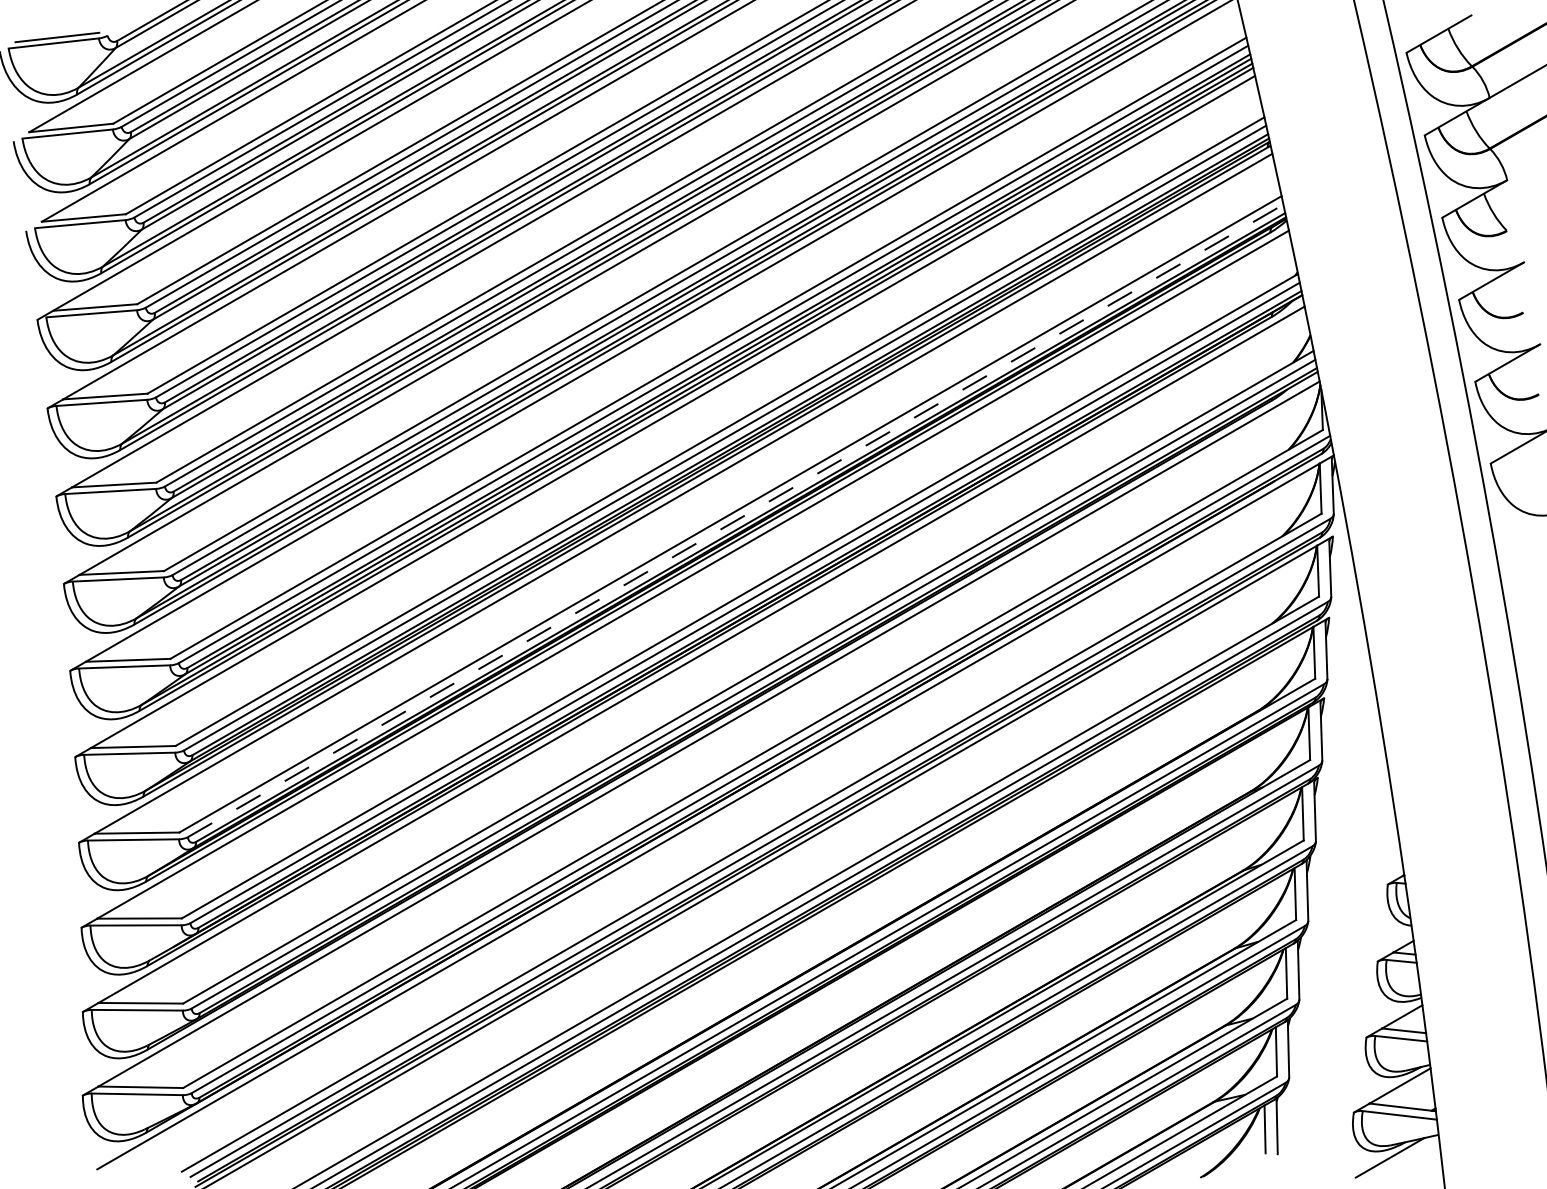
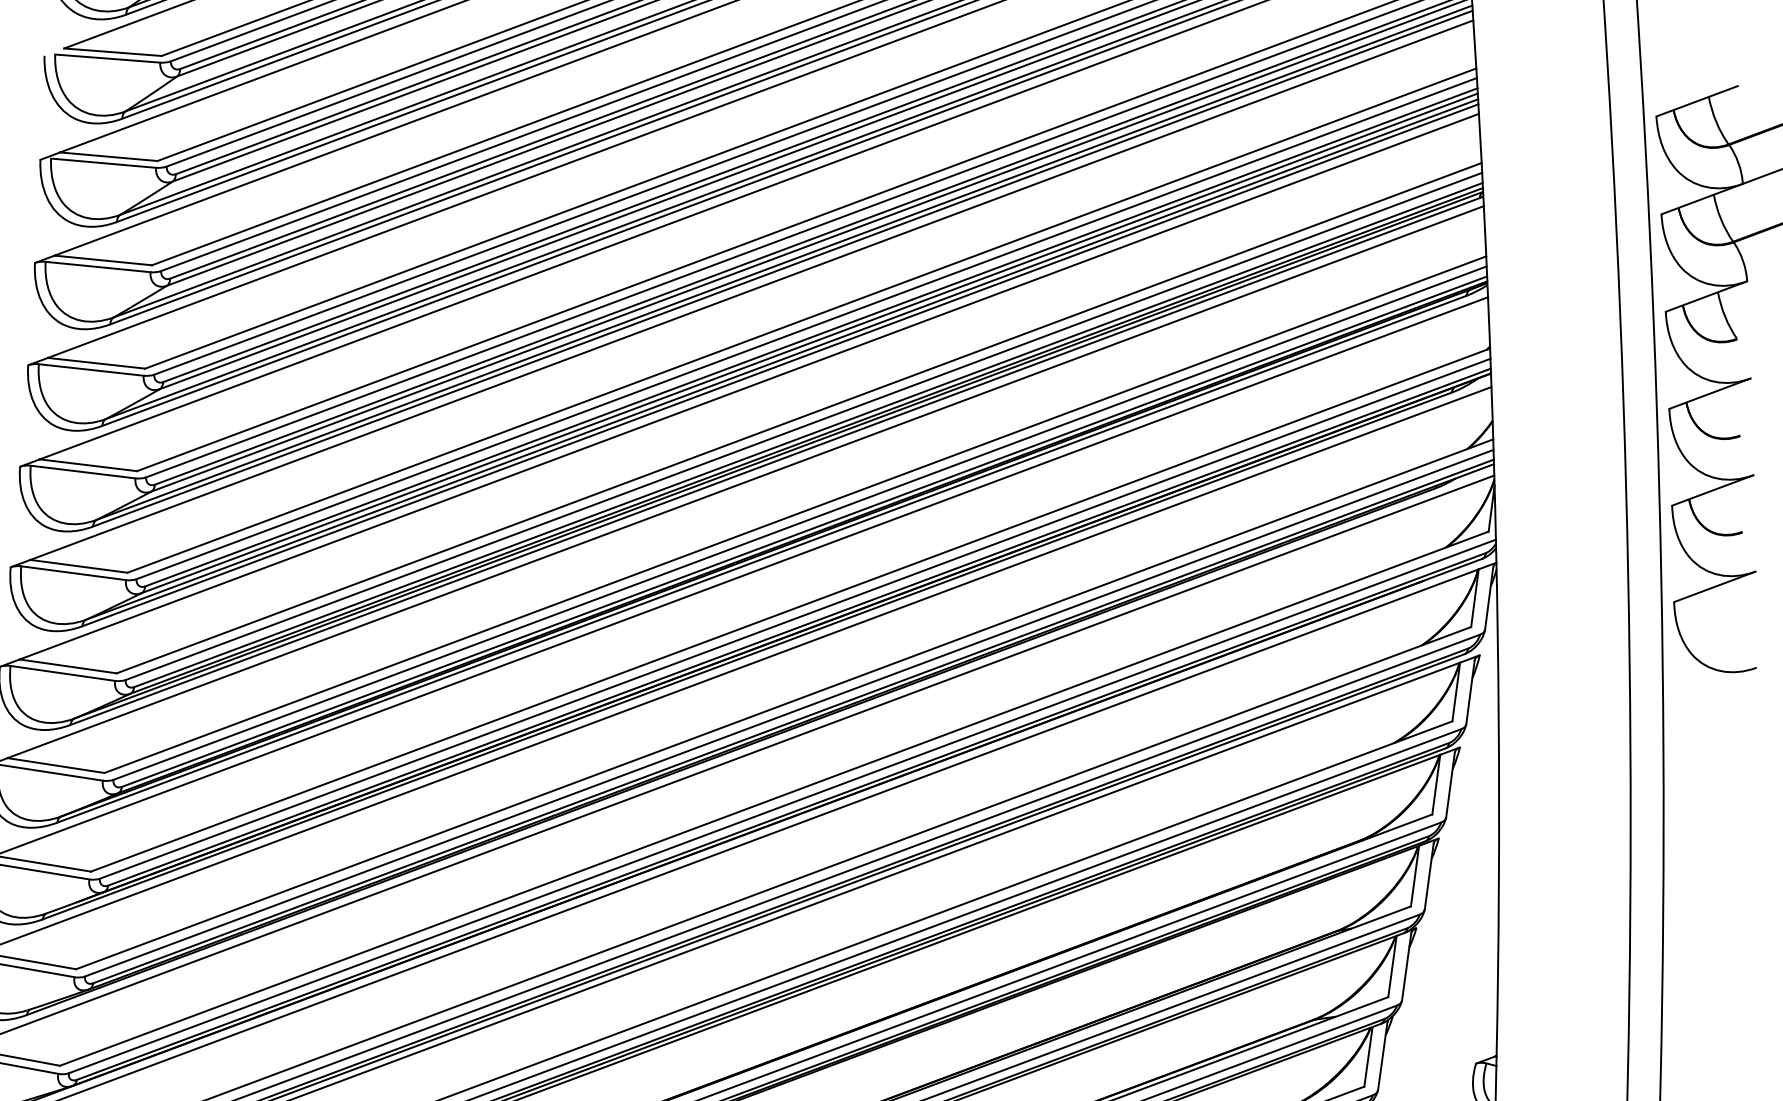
line: (736, 520) -> (801, 522), dashed -> solid

